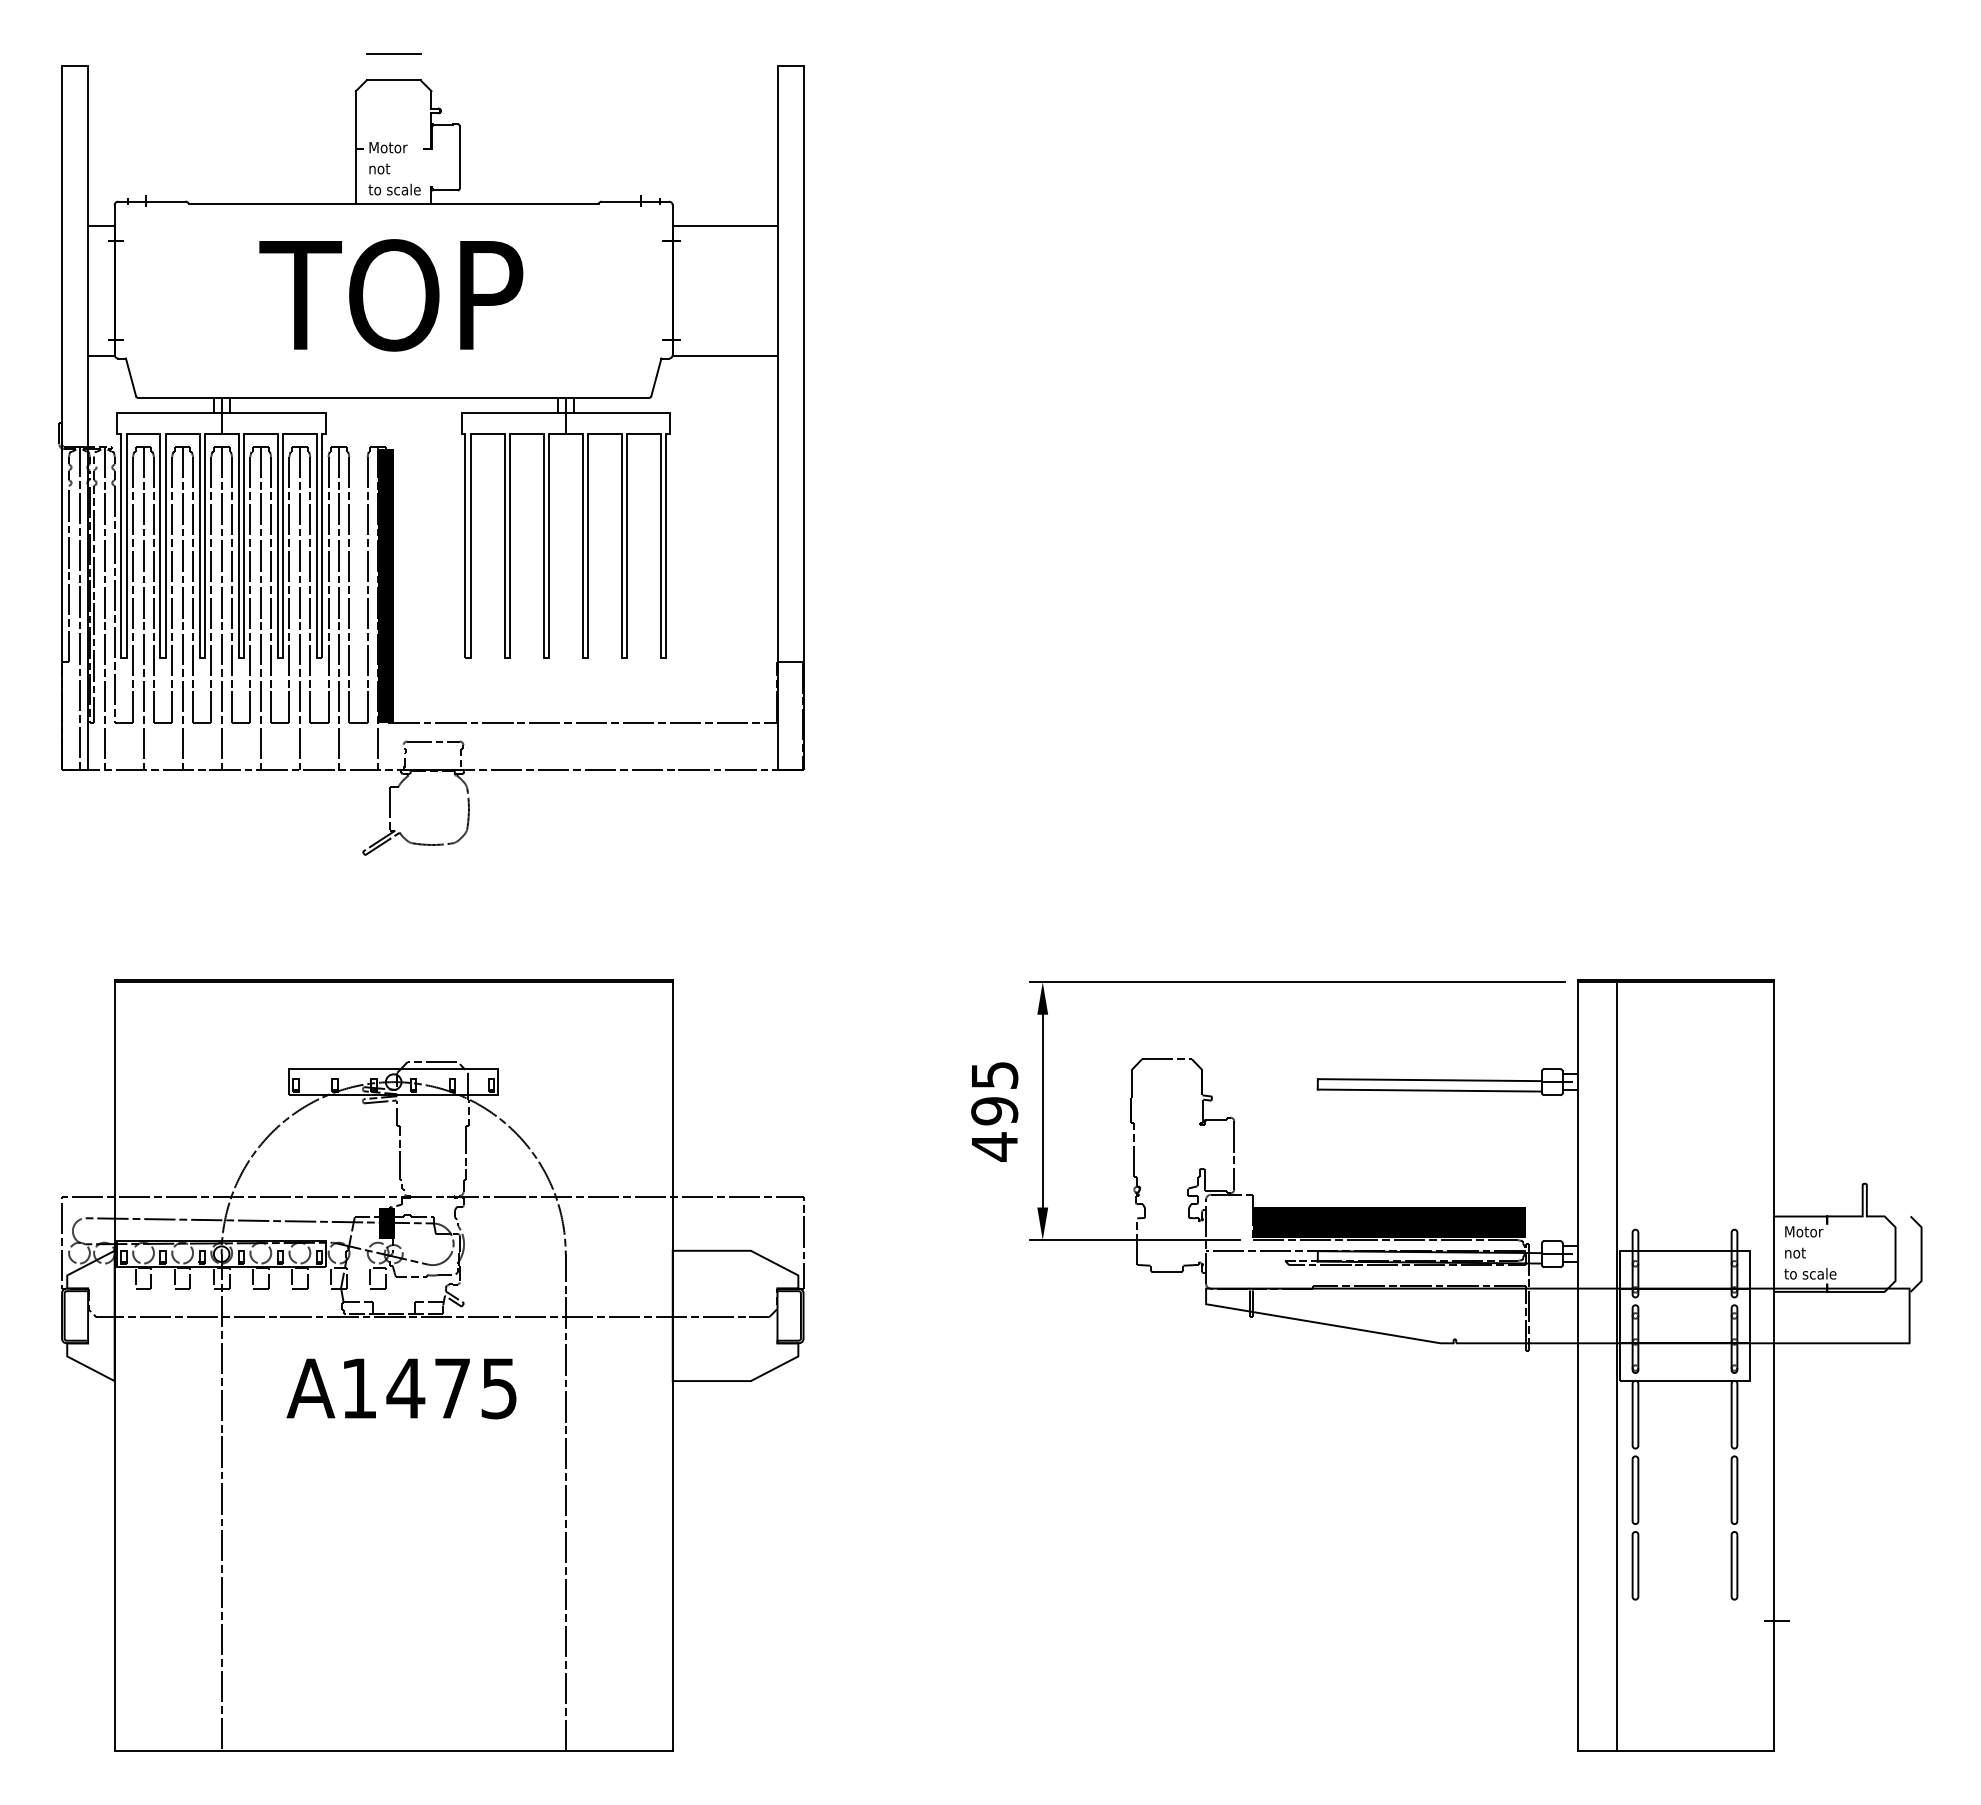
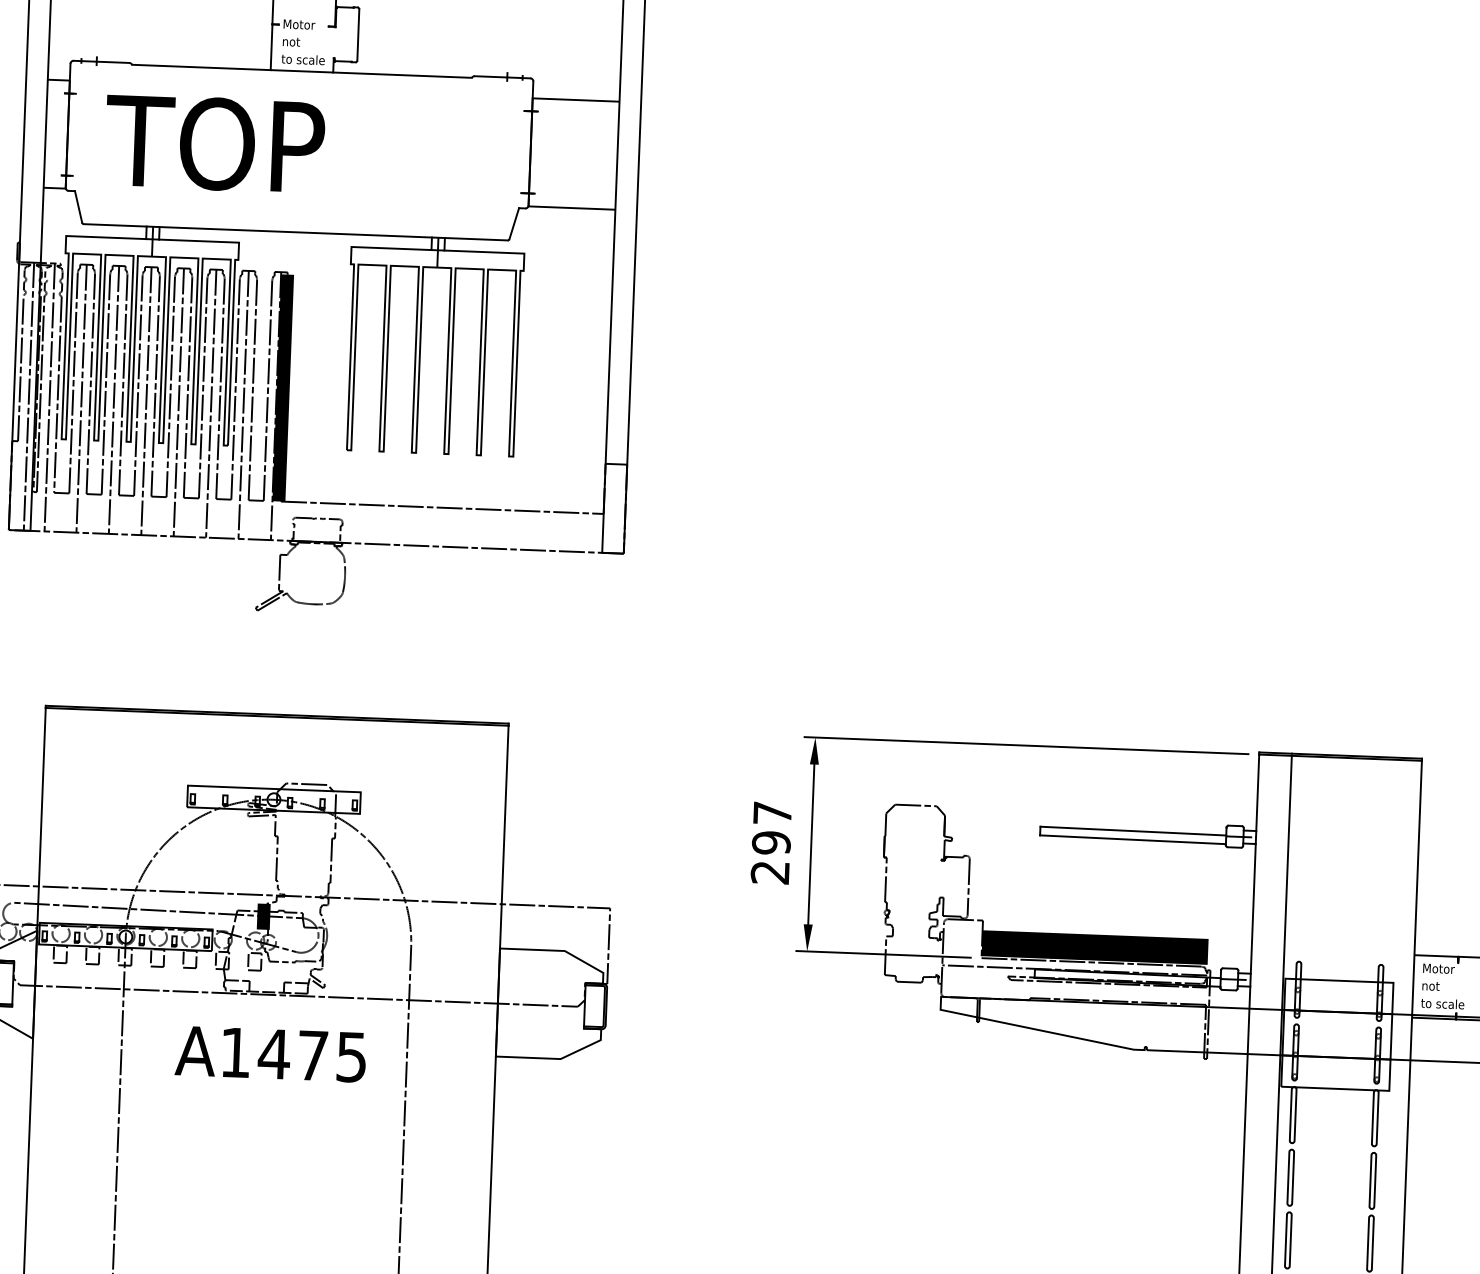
text: (391, 295) -> (215, 144), moved
text: (994, 1111) -> (771, 843), 495 -> 297

